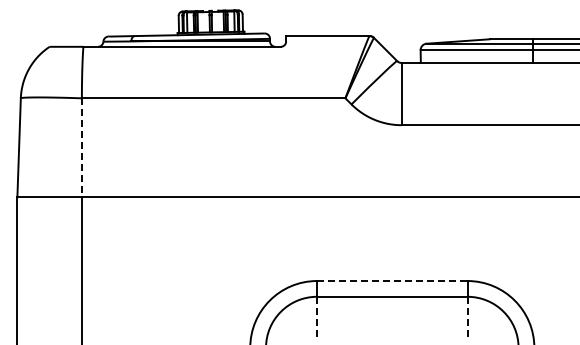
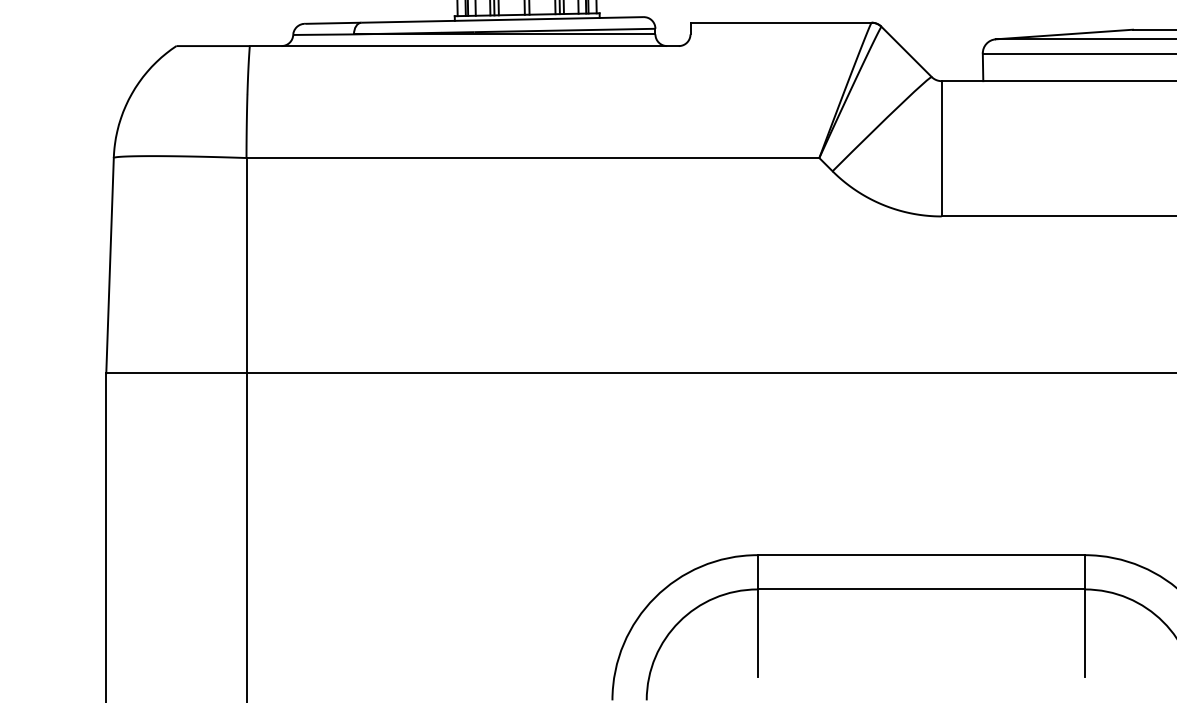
line: (81, 147) -> (245, 264), dashed -> solid
line: (392, 281) -> (921, 556), dashed -> solid
line: (317, 316) -> (758, 632), dashed -> solid
line: (467, 316) -> (1084, 632), dashed -> solid

